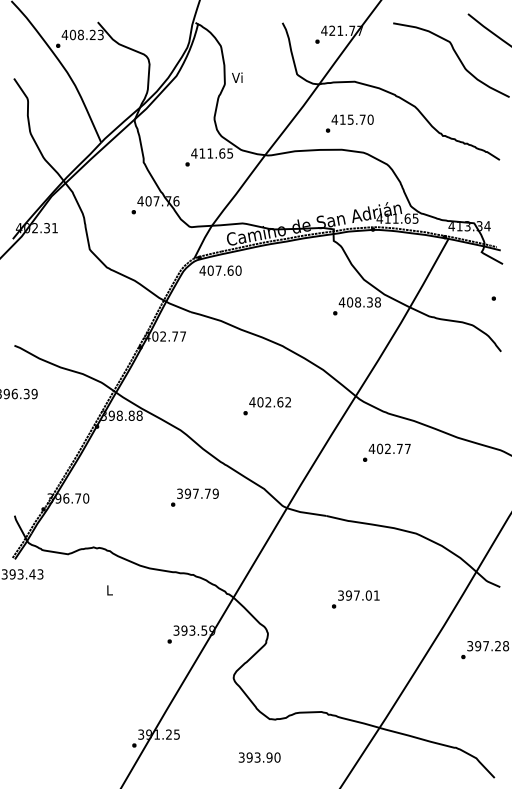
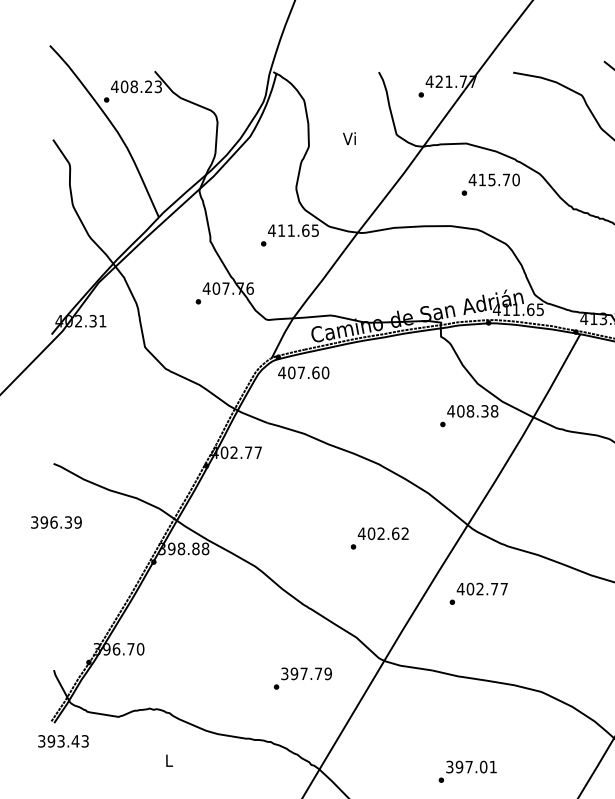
text: (237, 77) -> (349, 138), moved
text: (349, 123) -> (490, 184), moved
text: (266, 406) -> (378, 538), moved
text: (386, 452) -> (478, 593), moved
text: (194, 497) -> (302, 678), moved

